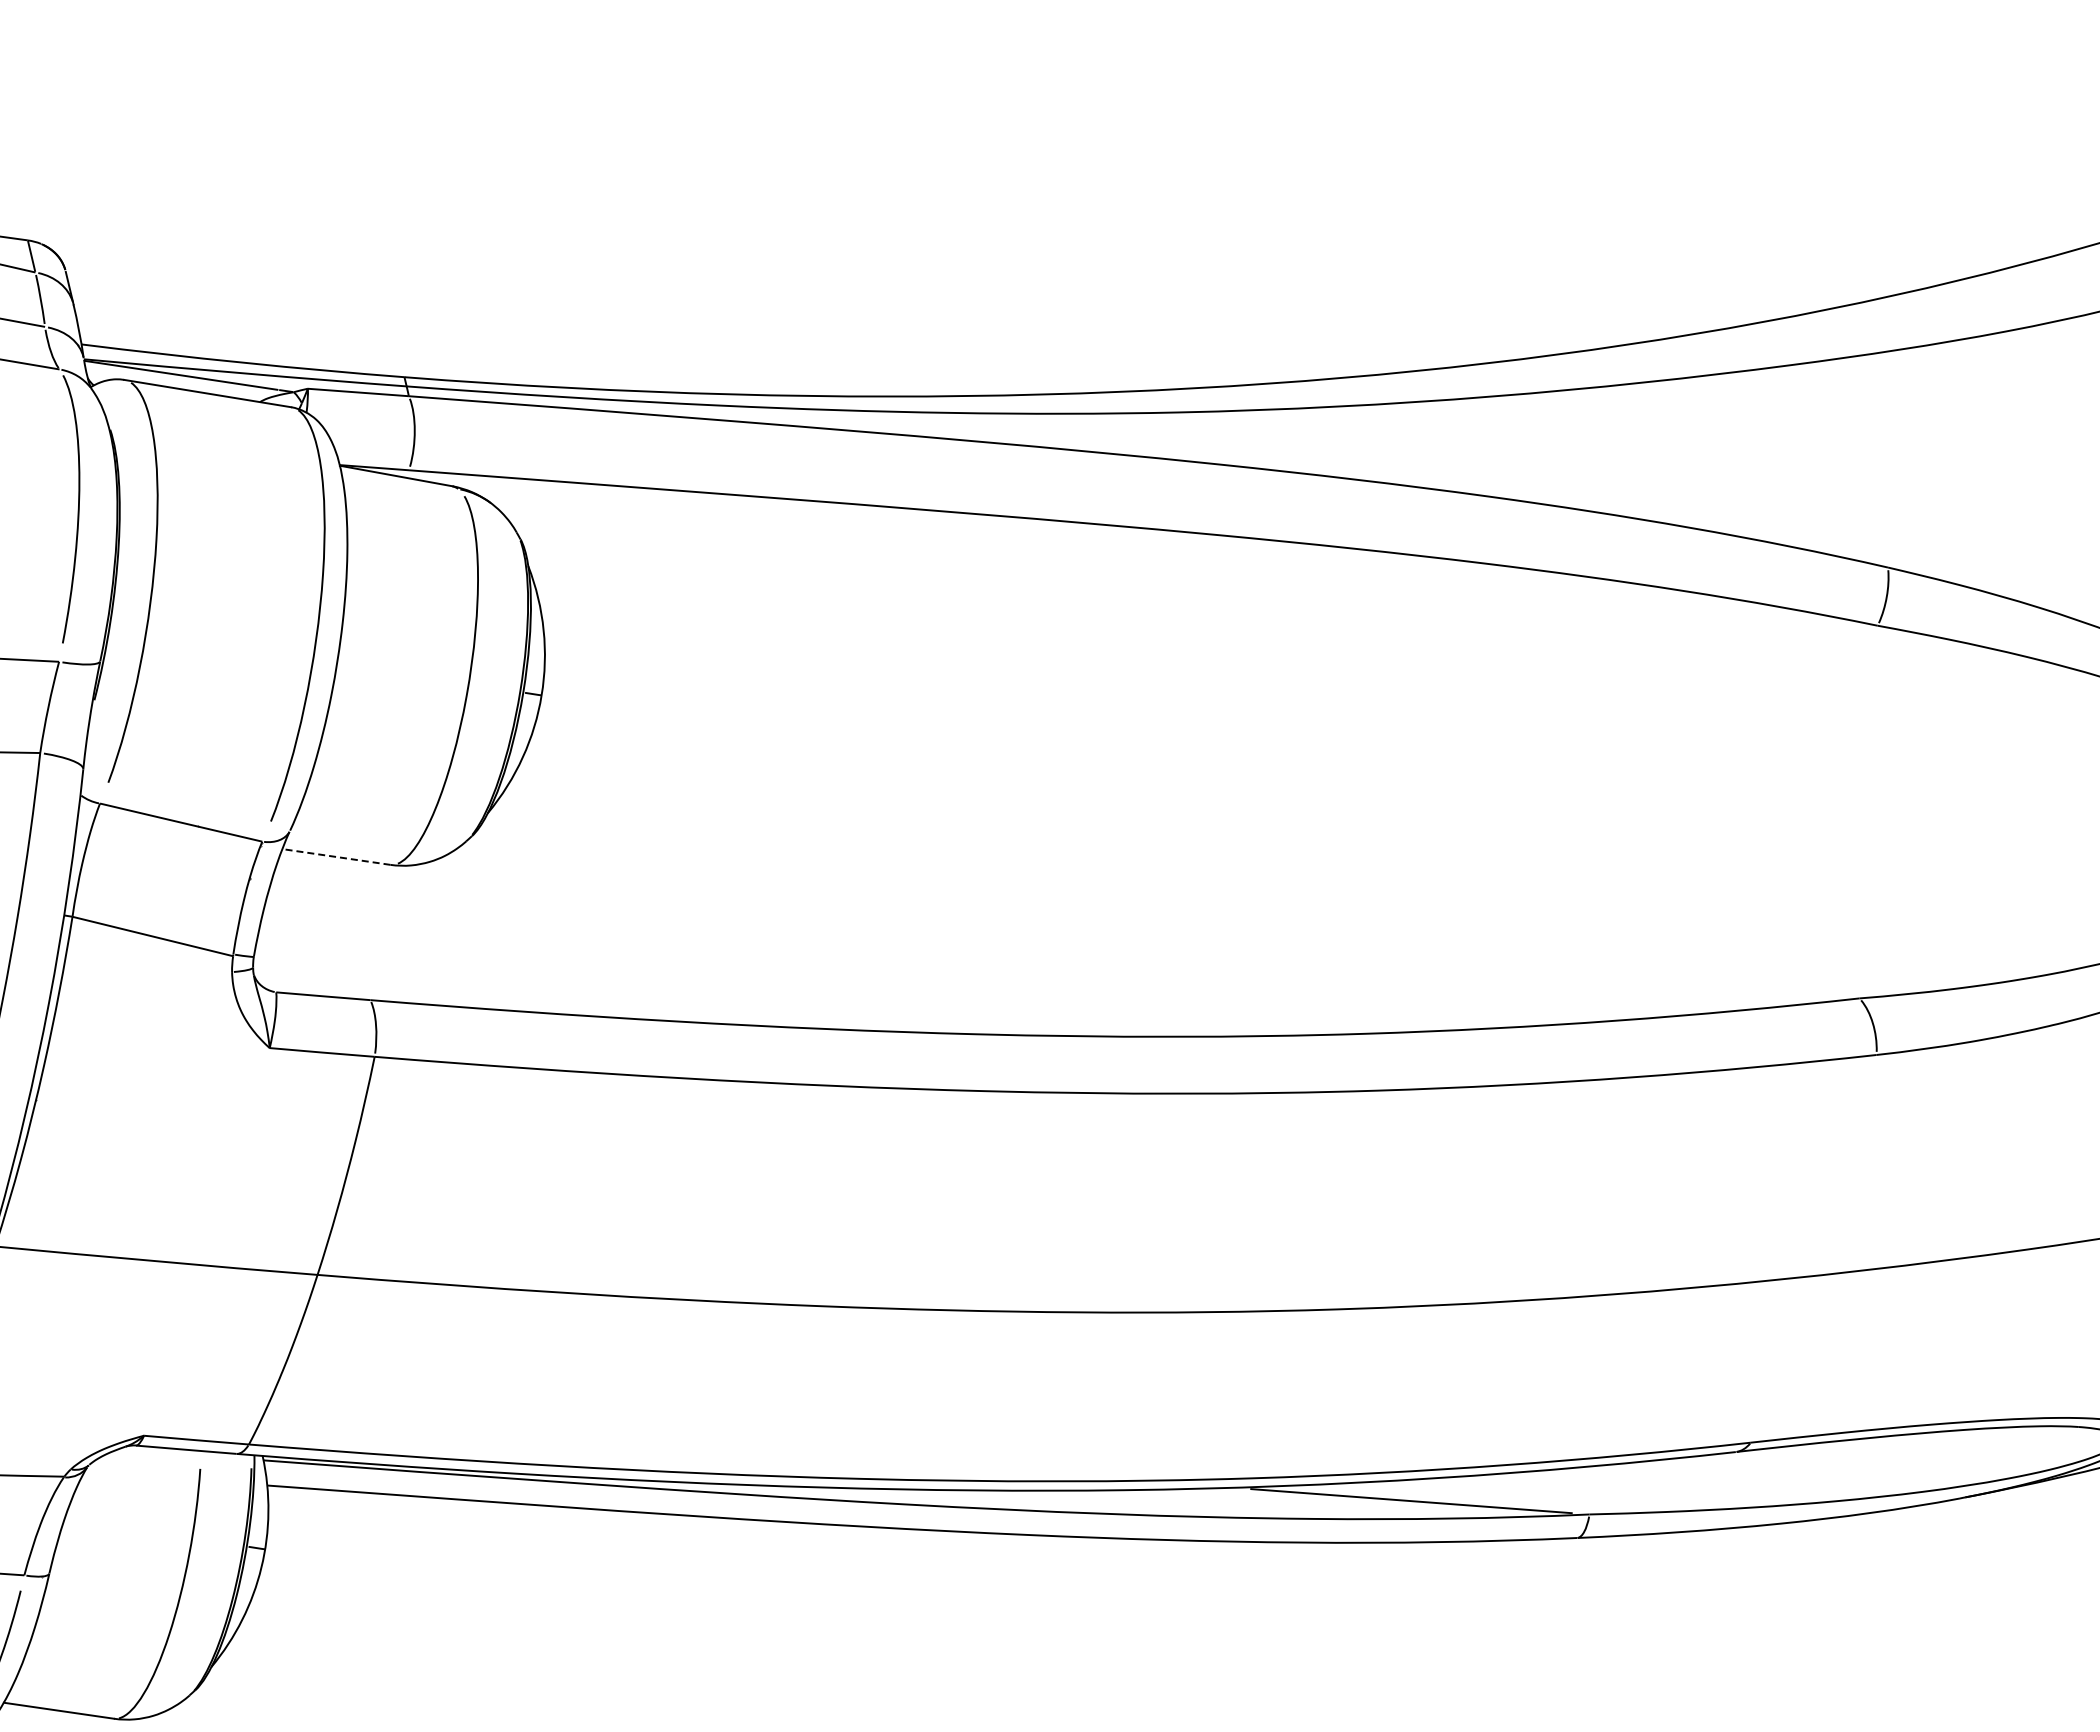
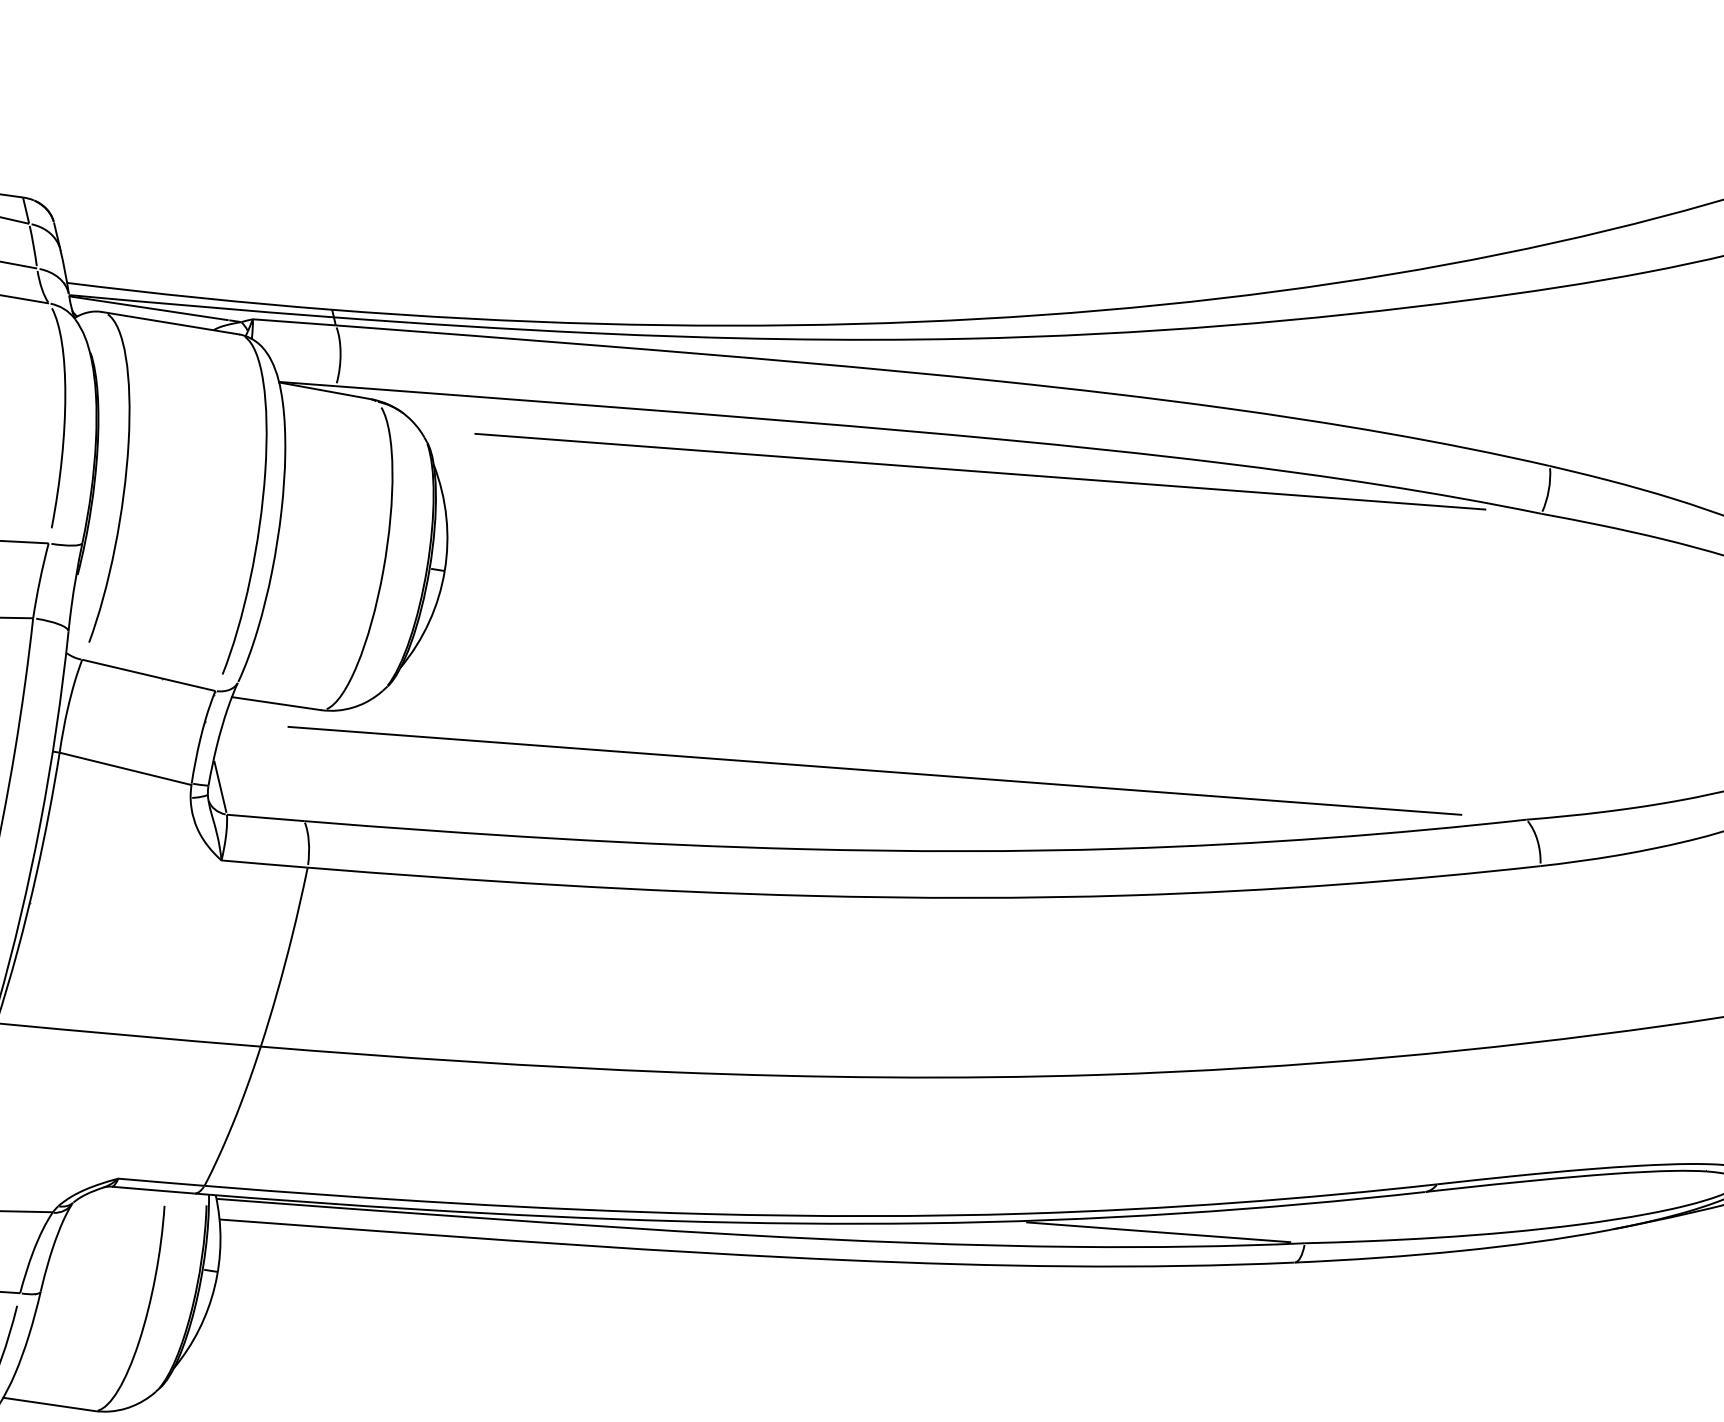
line: (1194, 574) -> (980, 471), added
line: (336, 856) -> (276, 703), dashed -> solid
line: (1065, 938) -> (874, 770), added
line: (268, 957) -> (220, 786), added

